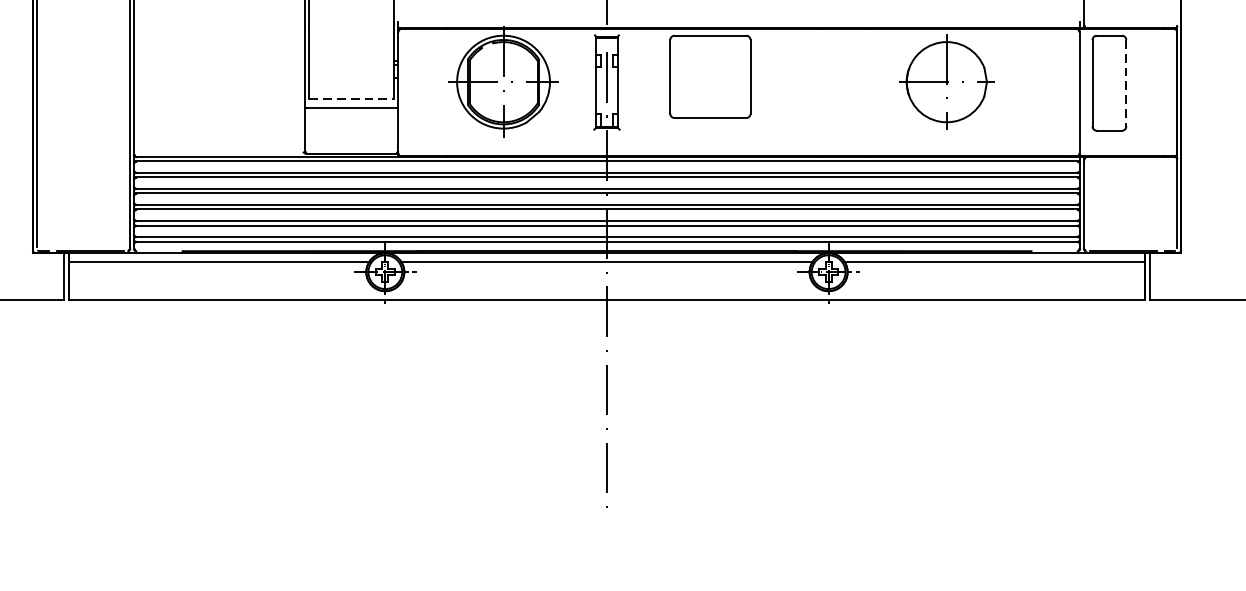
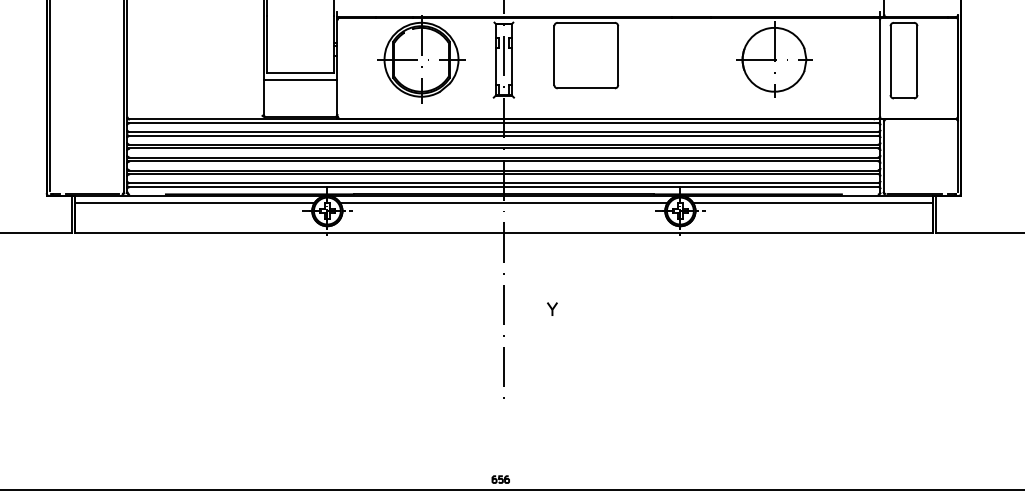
line: (1126, 84) -> (917, 61), dashed -> solid
line: (351, 99) -> (300, 73), dashed -> solid
part: (668, 394) -> (552, 308), added

